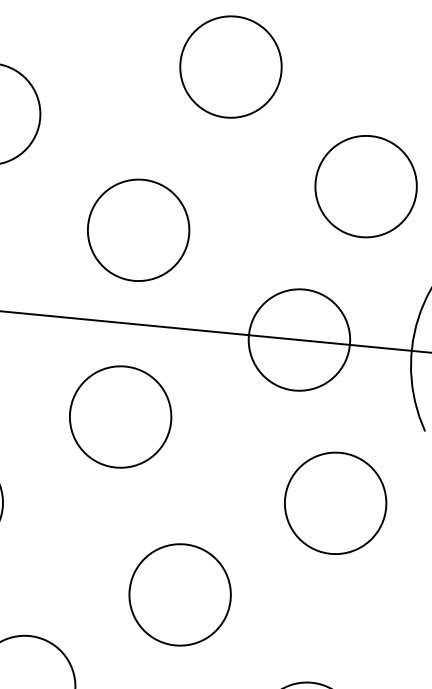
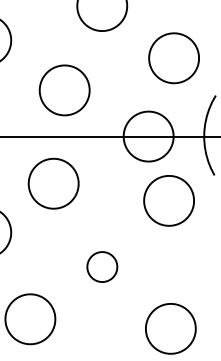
part: (120, 416) -> (53, 183), moved
part: (334, 502) -> (168, 200), moved
part: (180, 593) -> (102, 266), size x0.6

